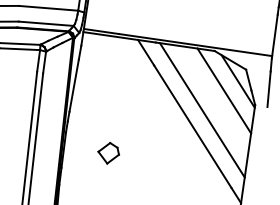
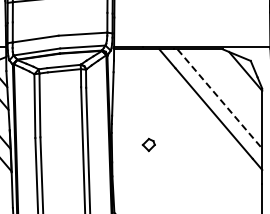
line: (224, 90) -> (235, 80), removed
line: (202, 110) -> (220, 99), solid -> dashed
part: (108, 152) -> (148, 144), size x0.7

